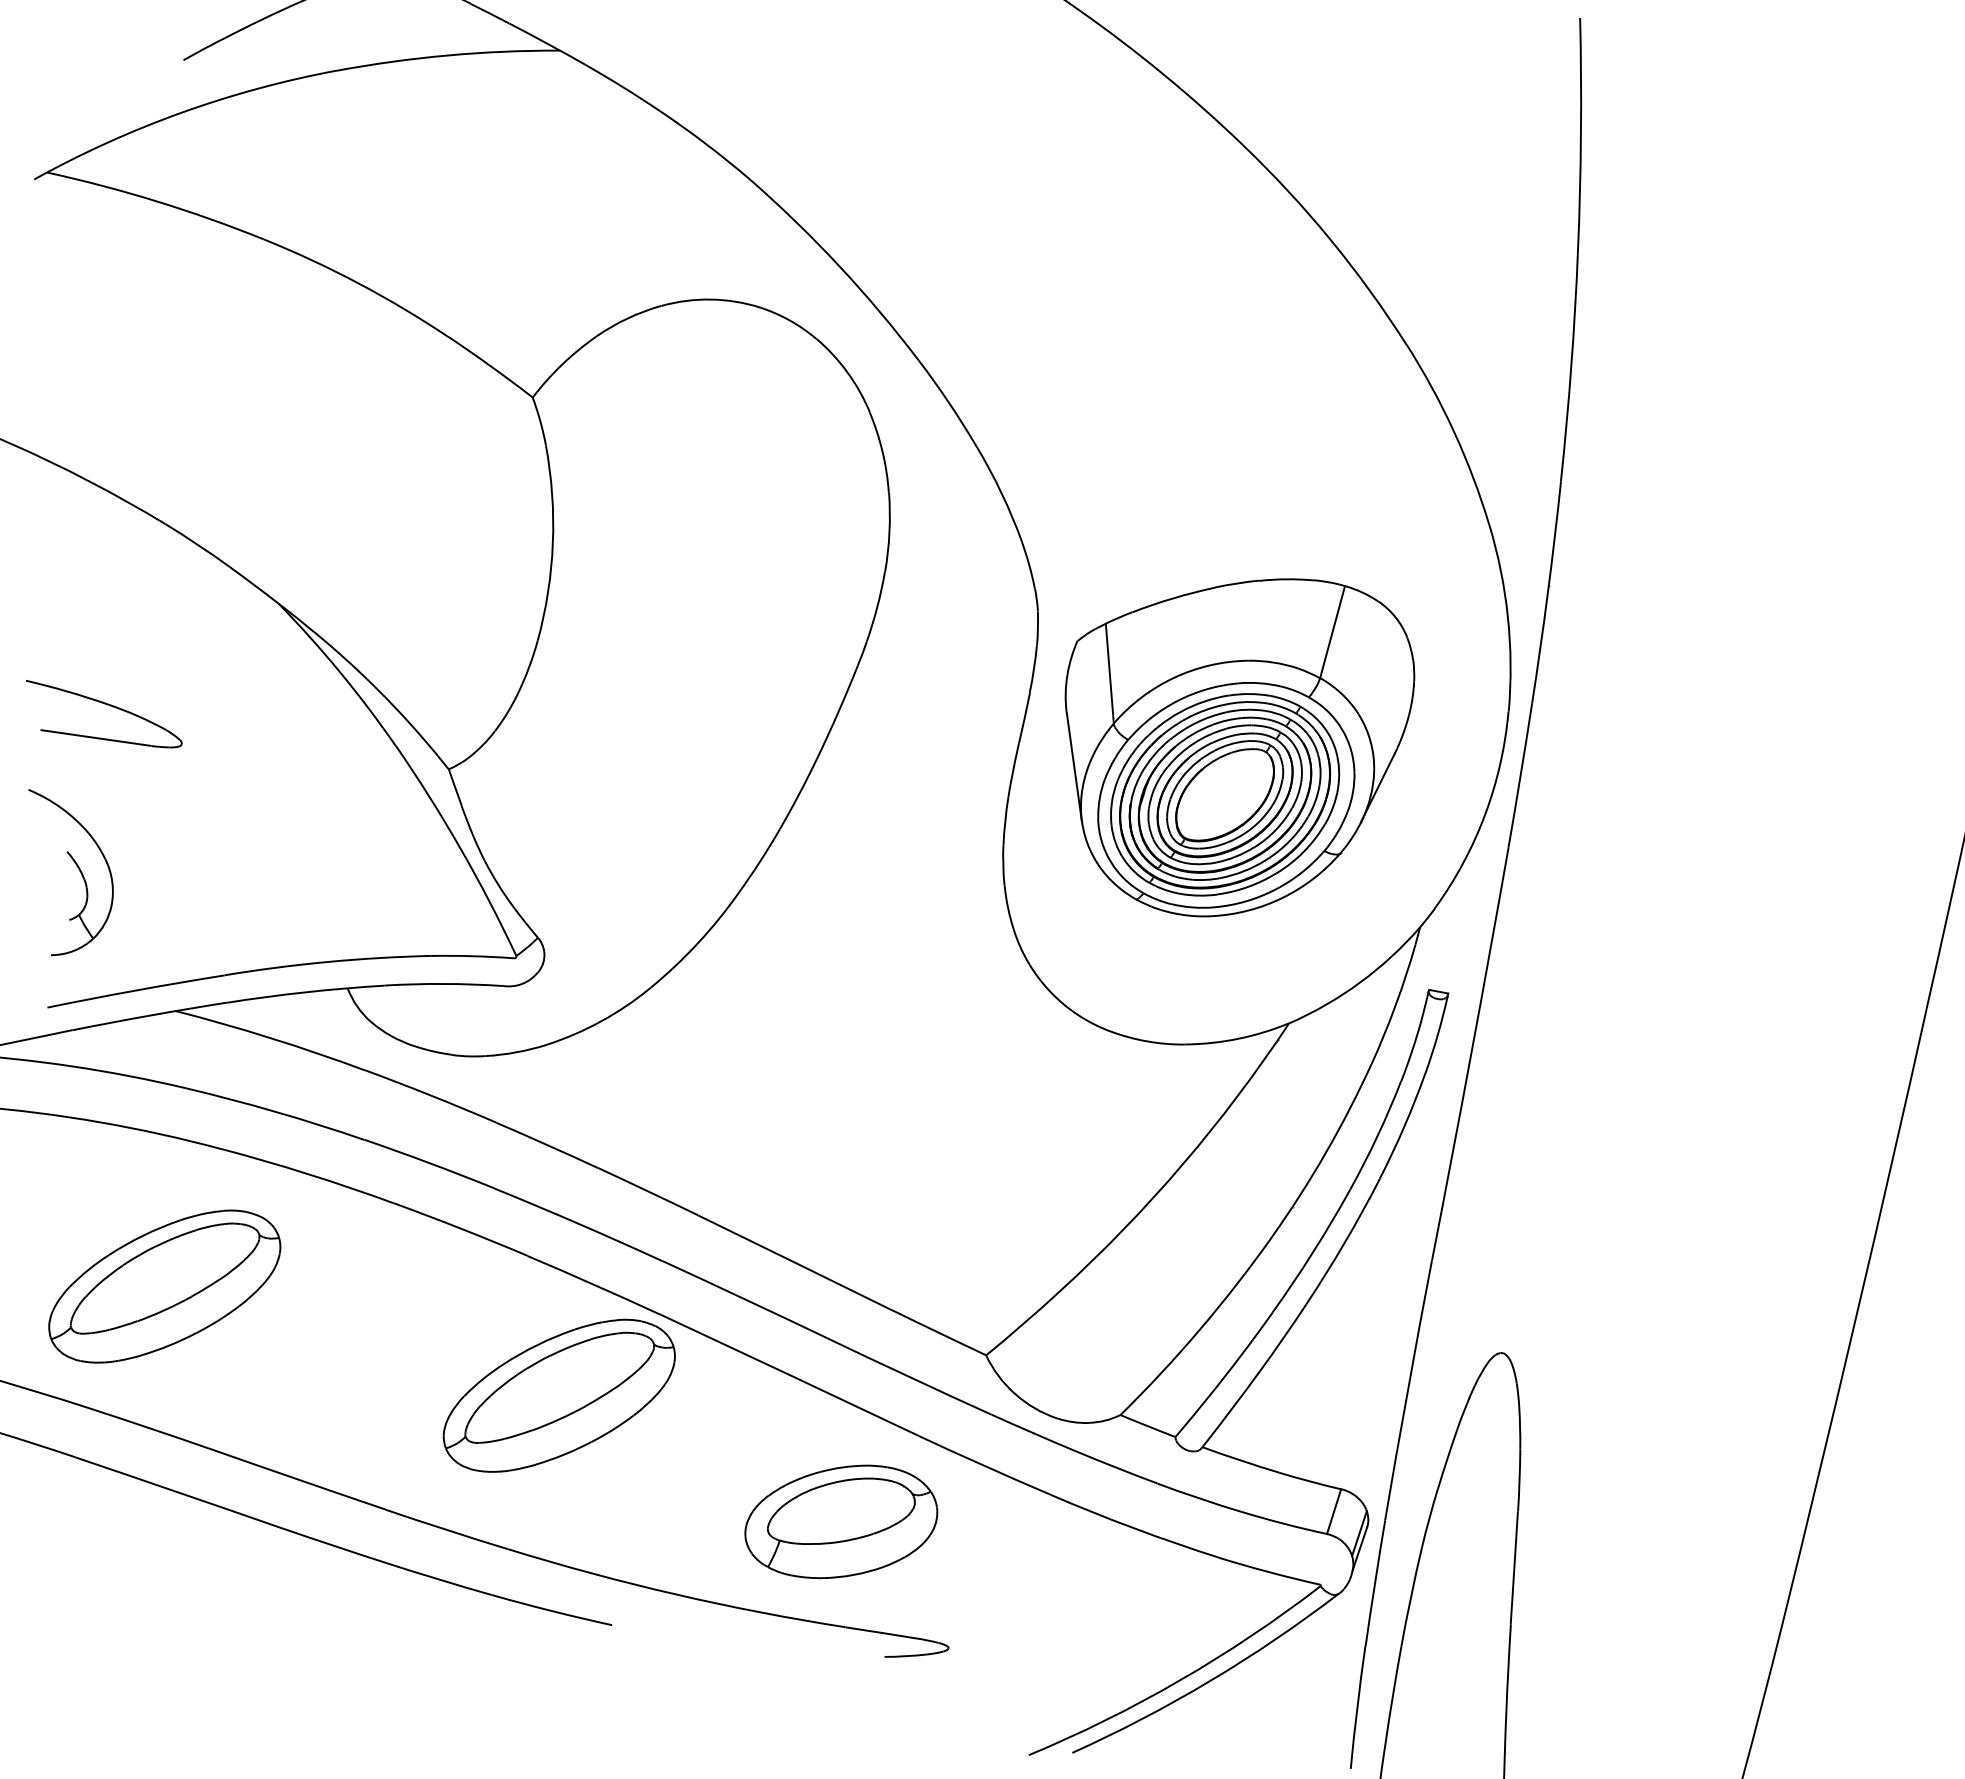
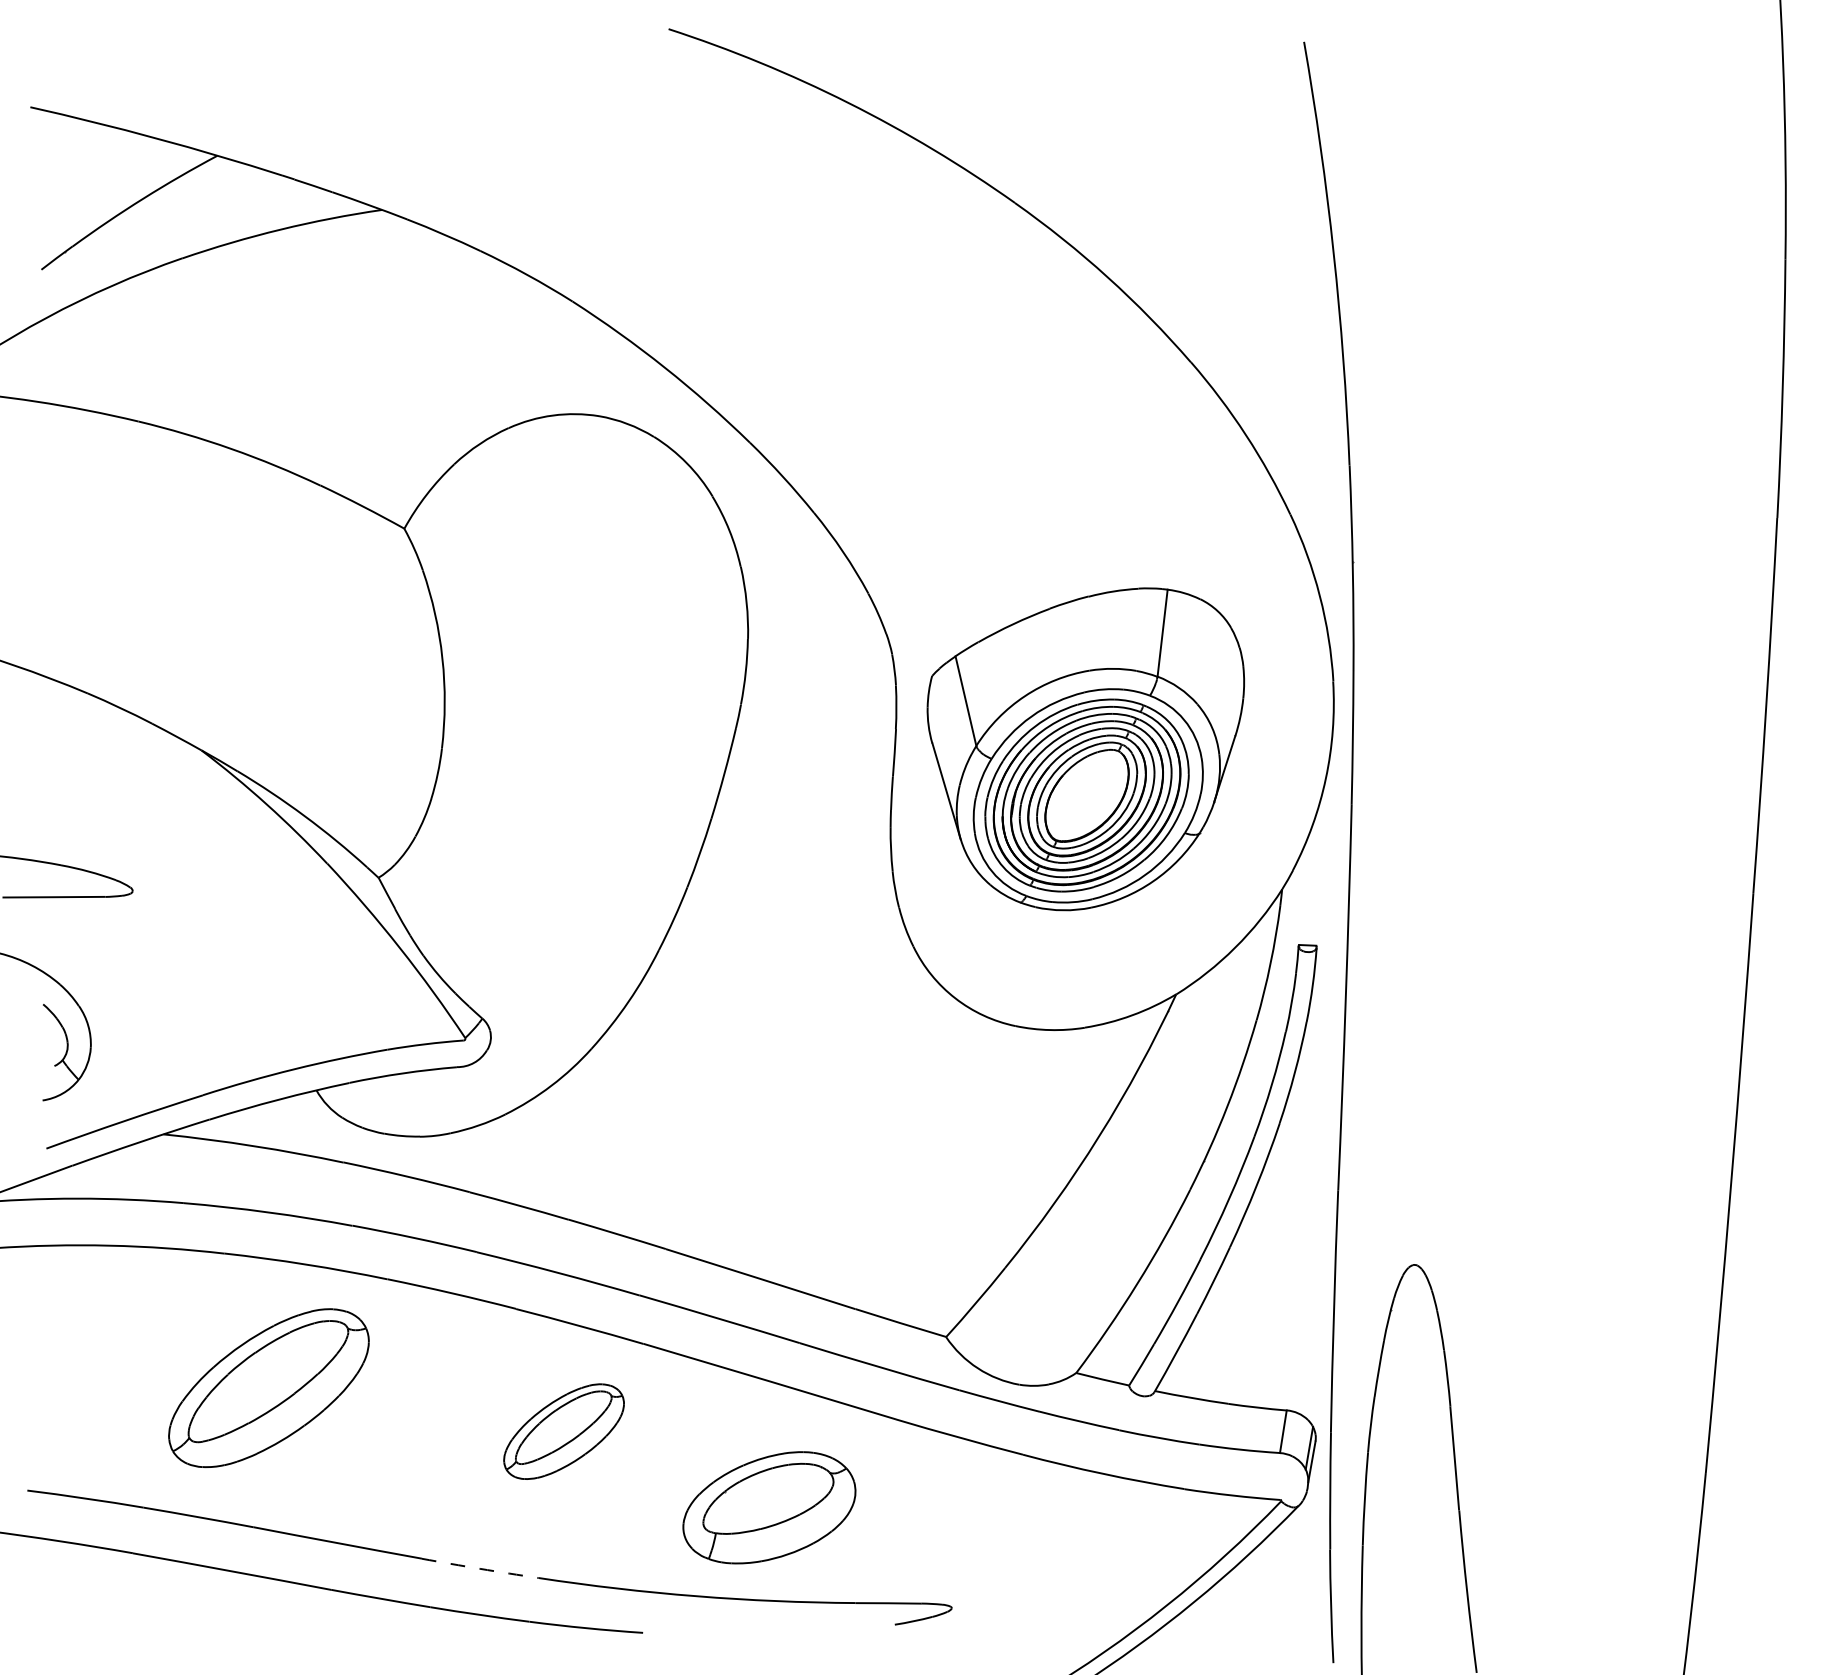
part: (164, 1286) -> (268, 1388), moved
part: (558, 1395) -> (563, 1431), size x0.6
part: (841, 1521) -> (769, 1507), moved
arc: (447, 1529) -> (480, 1568), solid -> dashed

